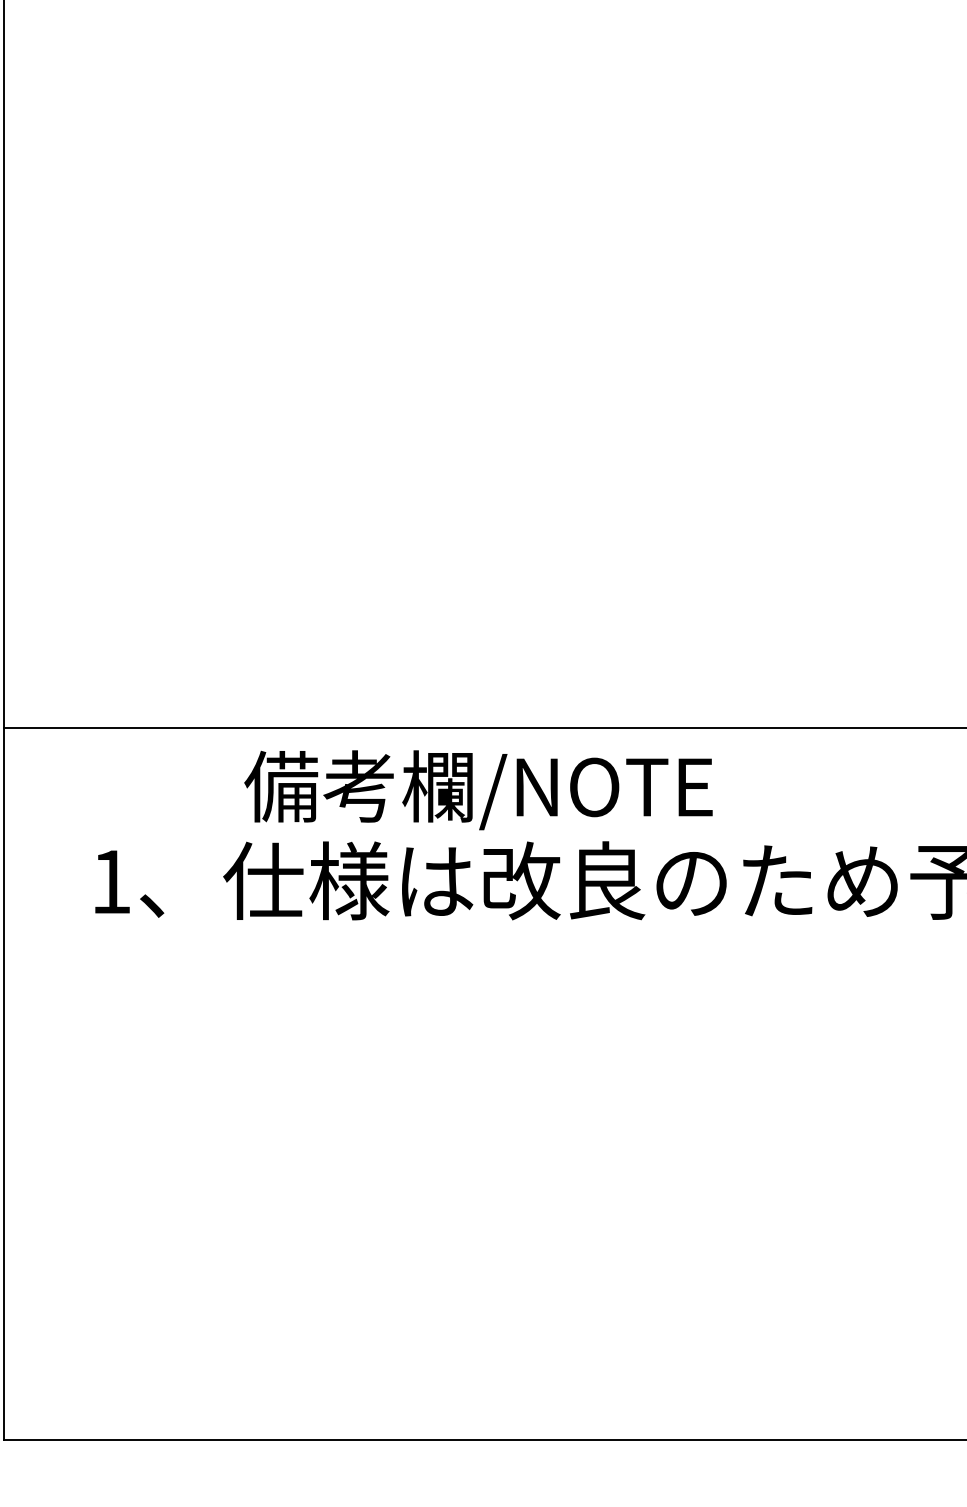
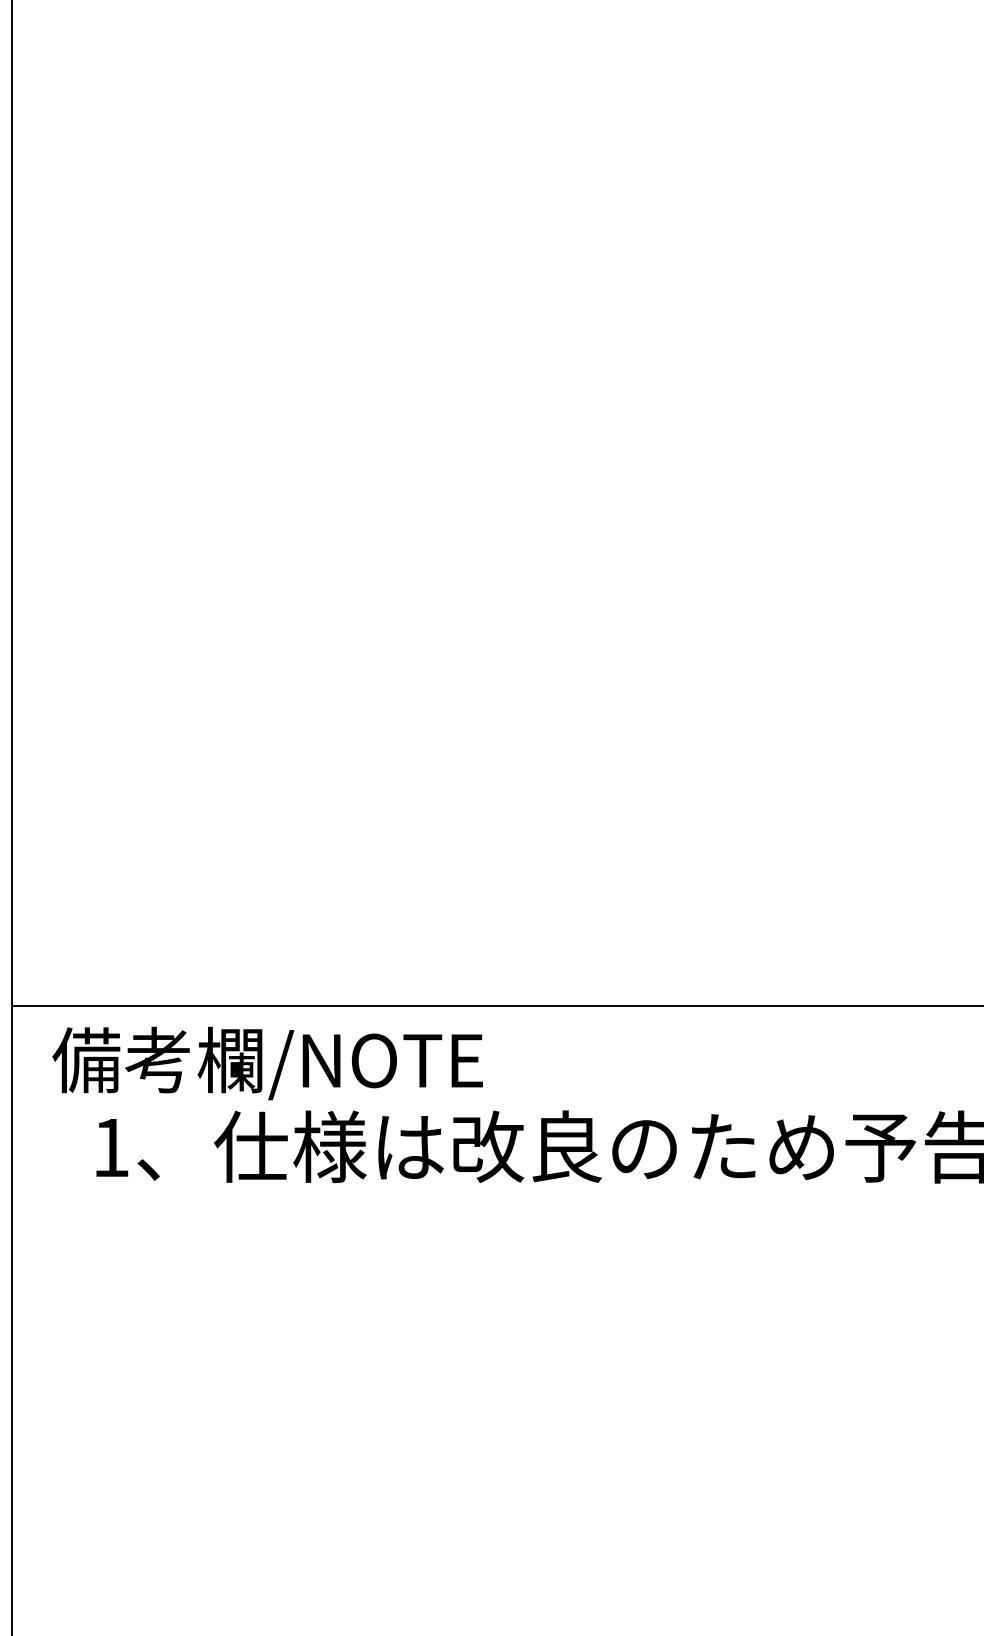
text: (478, 790) -> (267, 1063), moved

